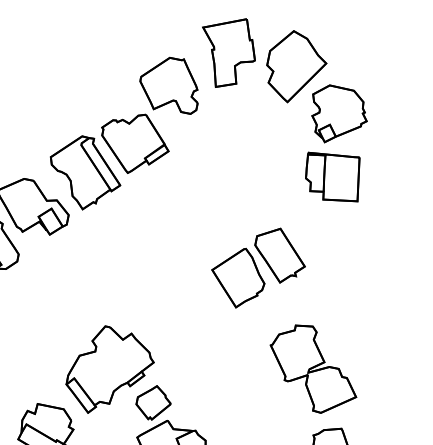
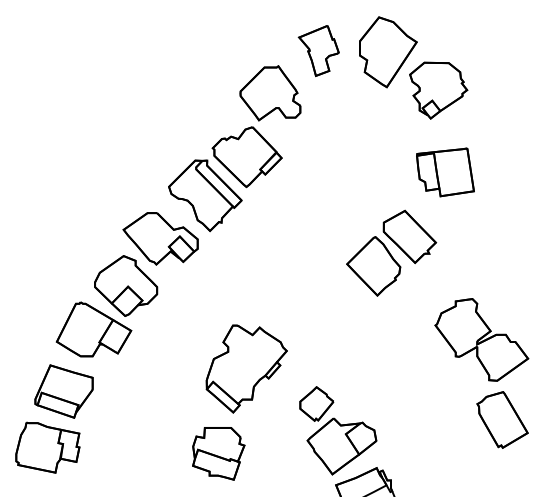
part: (226, 51) -> (318, 50), size x0.7
part: (333, 176) -> (445, 172), moved
part: (313, 368) -> (481, 339), moved
part: (110, 371) -> (246, 368), moved

